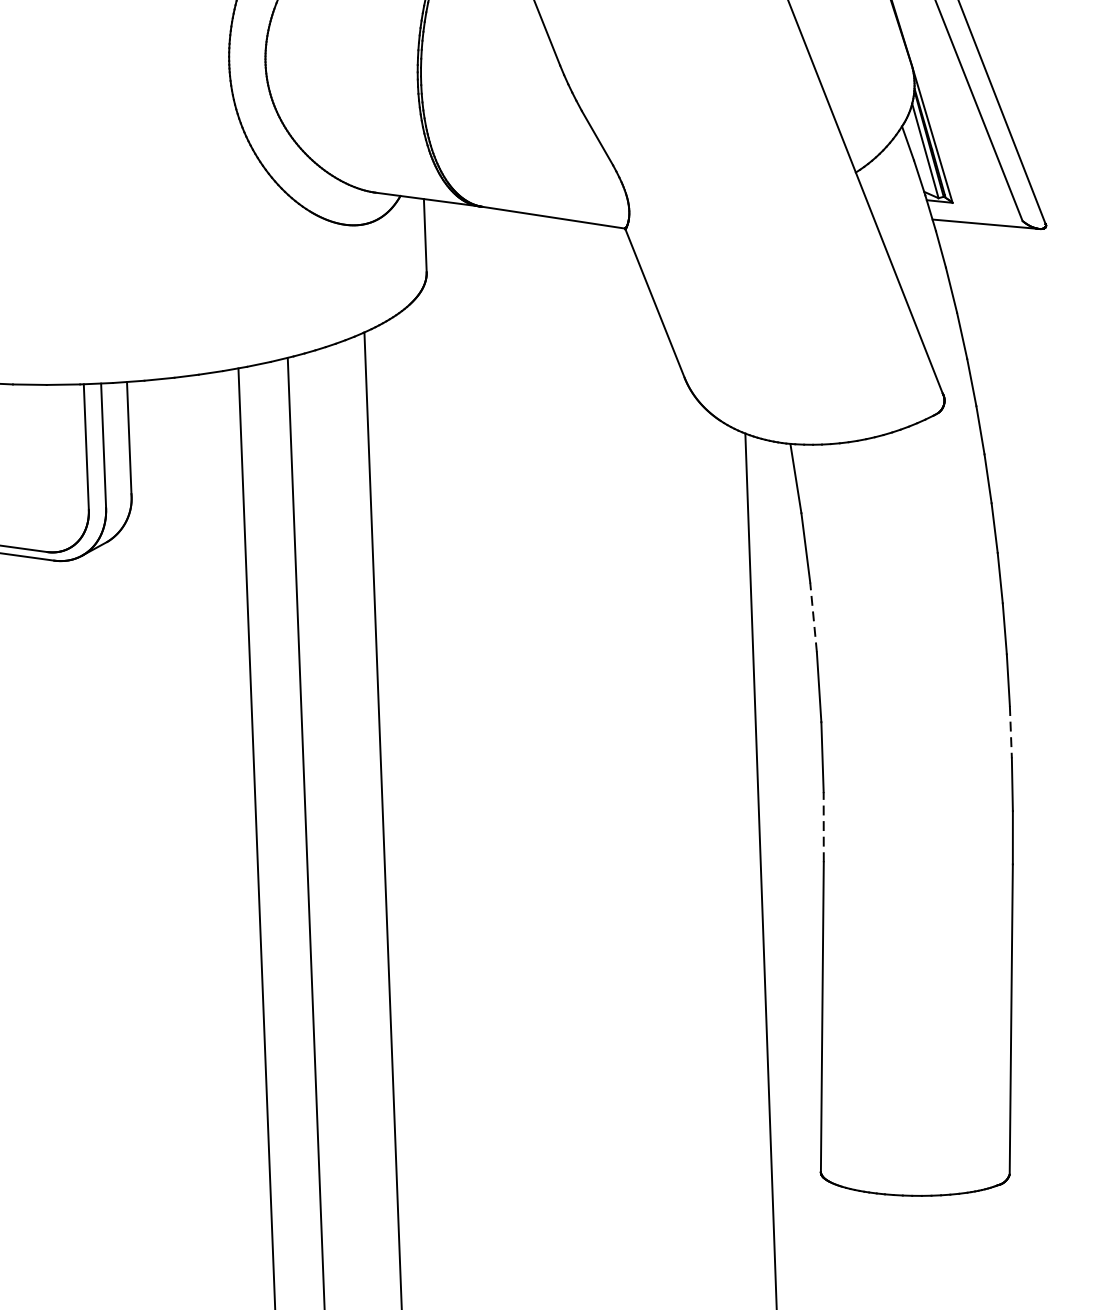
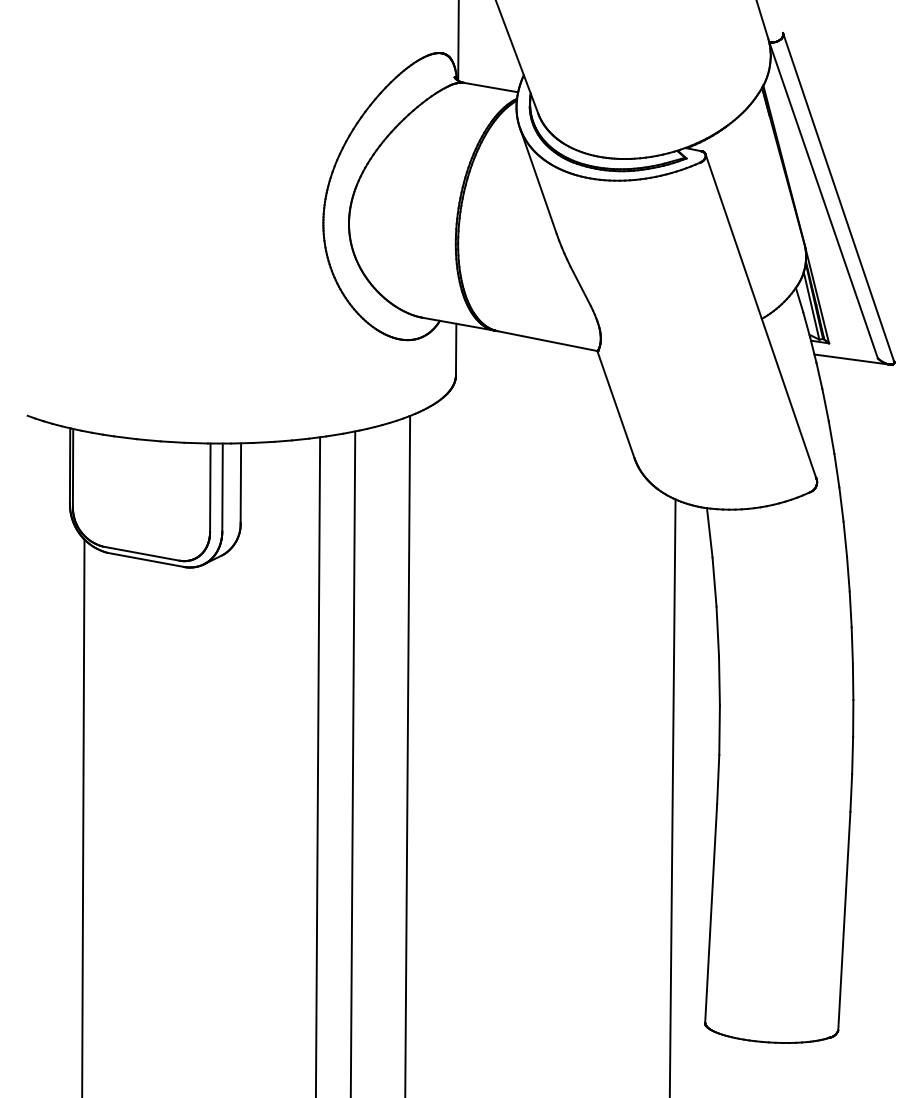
line: (813, 617) -> (717, 631), dashed -> solid
line: (1011, 733) -> (853, 719), dashed -> solid
line: (824, 827) -> (718, 779), dashed -> solid

